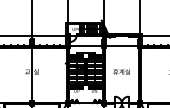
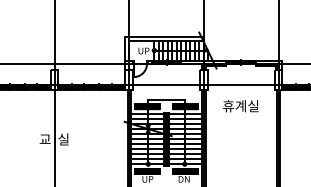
text: (121, 71) -> (240, 105), moved

